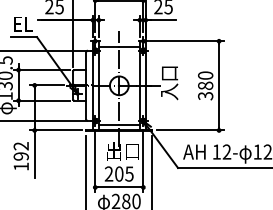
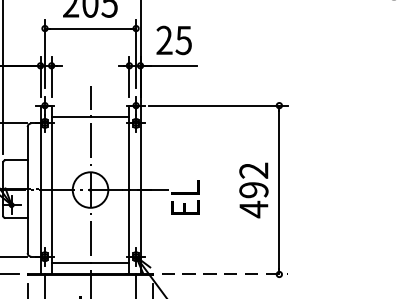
text: (169, 83) -> (185, 185), 入口 -> EL
text: (205, 85) -> (253, 189), 380 -> 492
line: (190, 130) -> (225, 274), solid -> dashed

